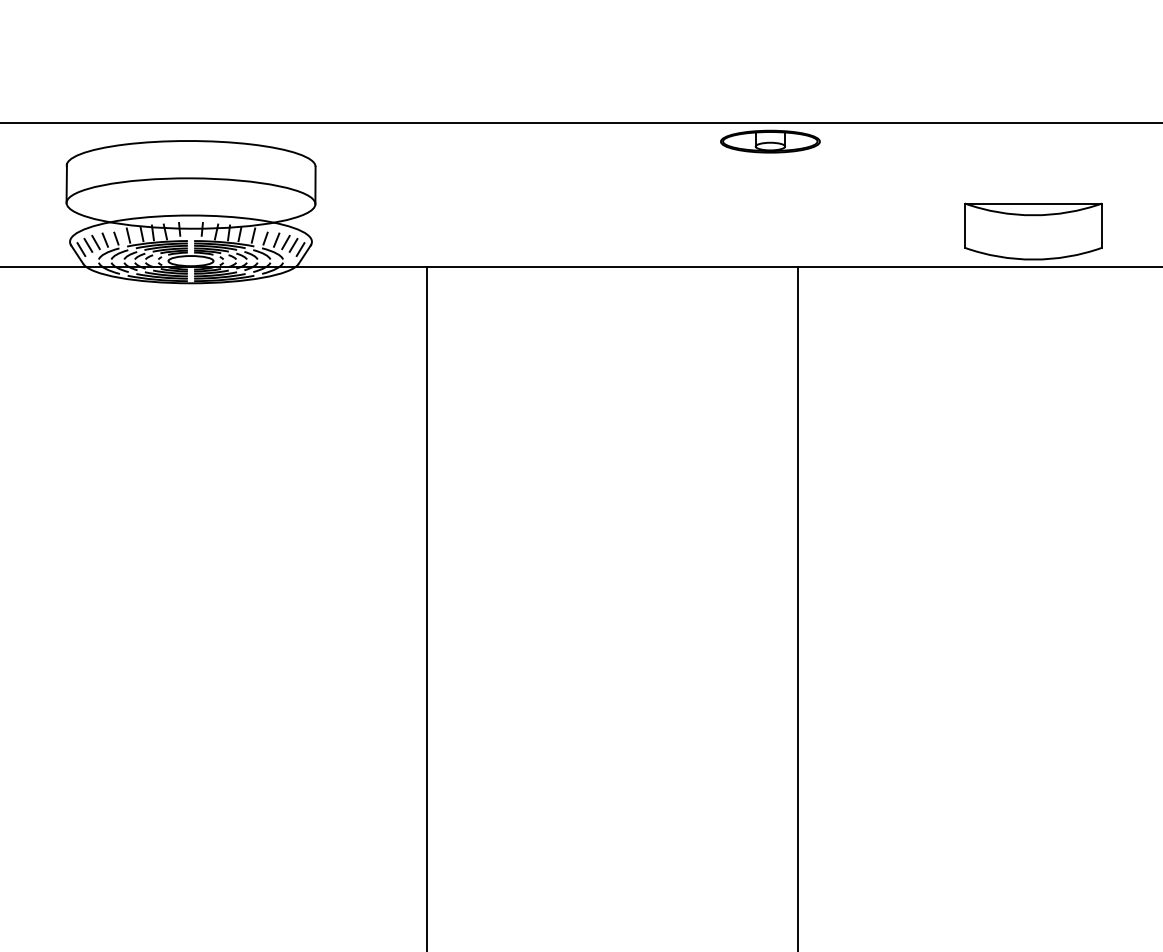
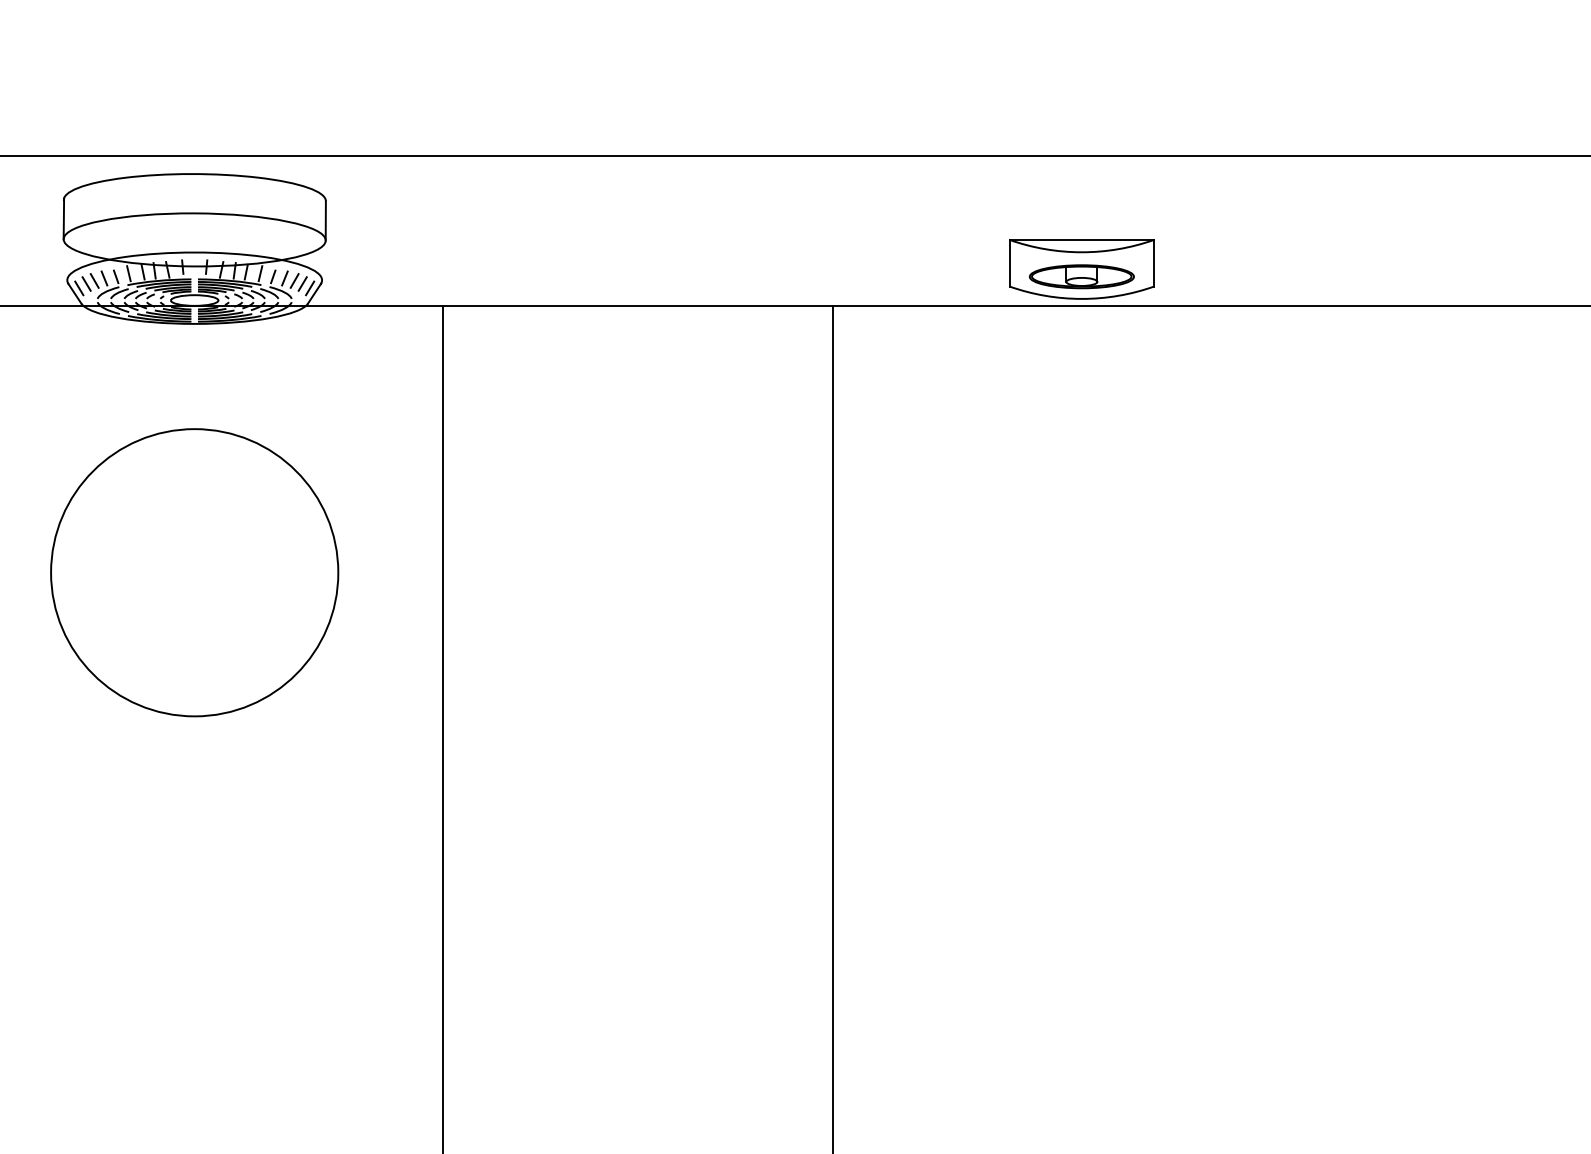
part: (770, 141) -> (1081, 276), moved
circle: (190, 519) -> (194, 572), added

